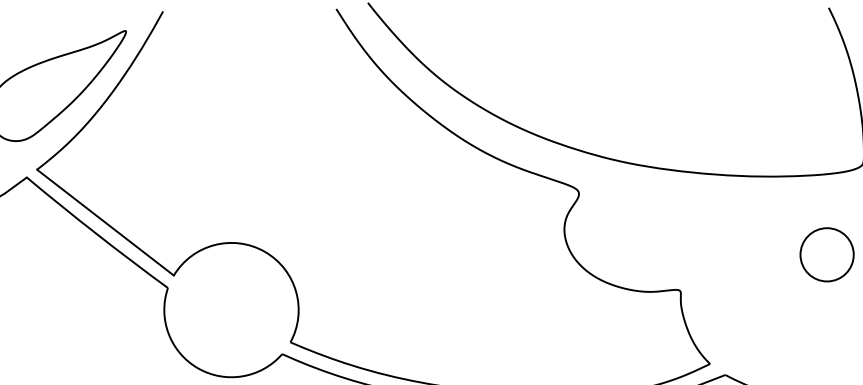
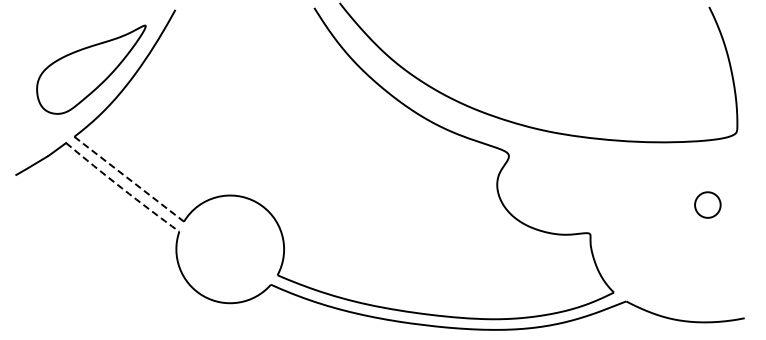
line: (105, 222) -> (129, 179), solid -> dashed
arc: (97, 234) -> (122, 188), solid -> dashed
circle: (826, 254) -> (707, 204), size x0.6

